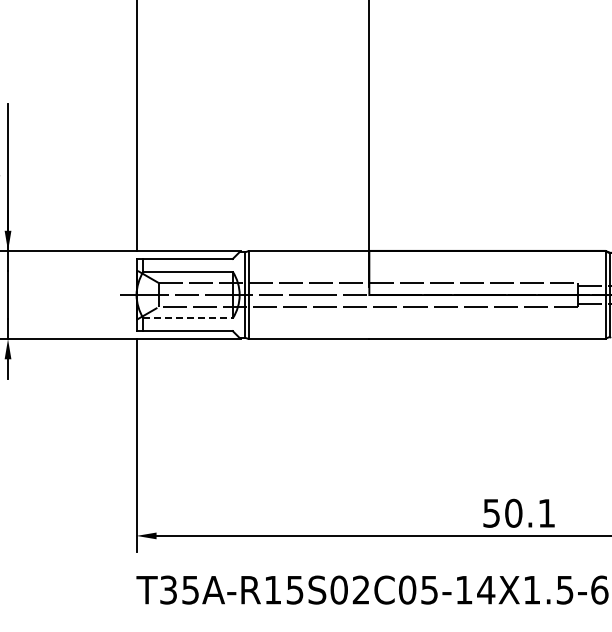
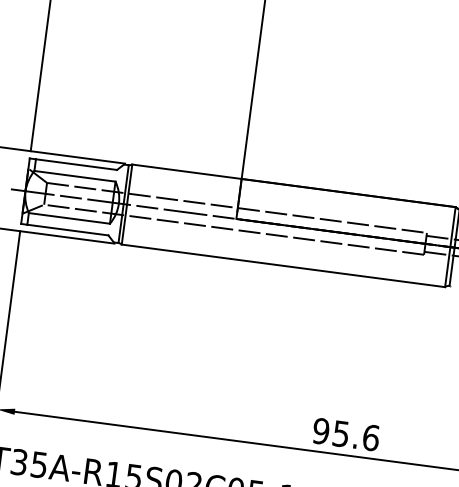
line: (188, 318) -> (69, 218), dashed -> solid
text: (519, 512) -> (346, 433), 50.1 -> 95.6

